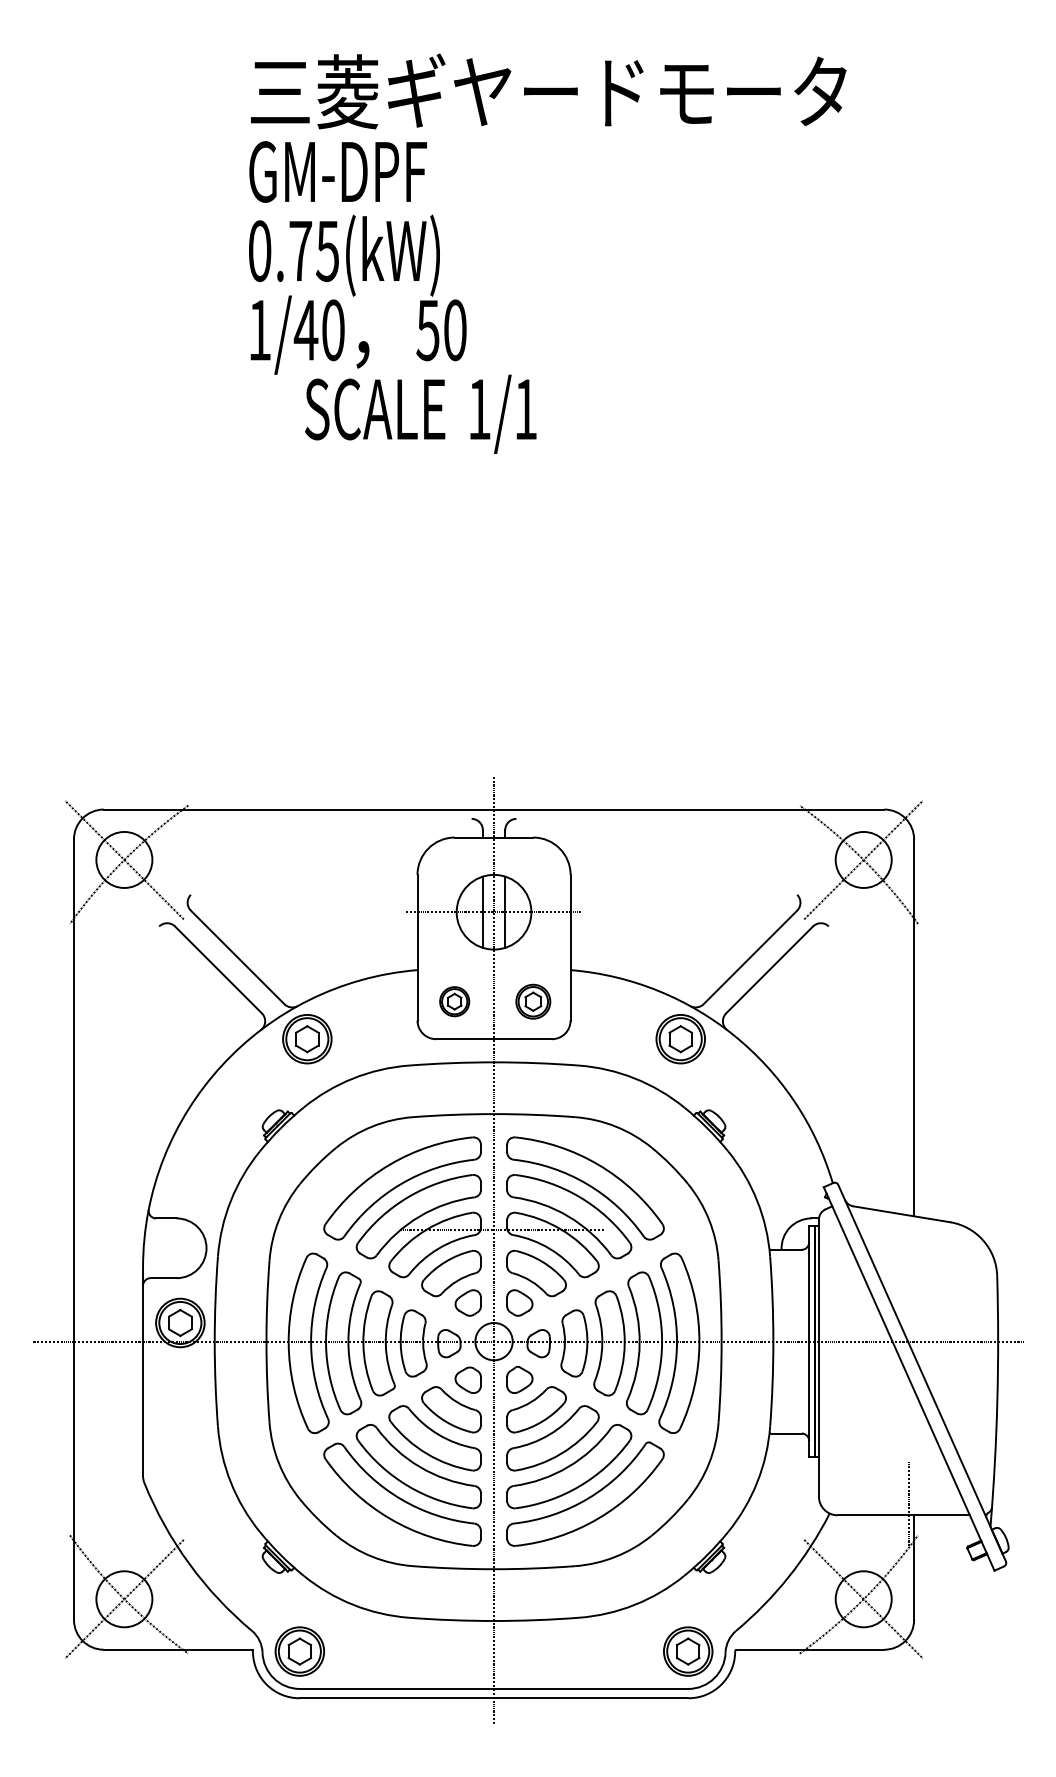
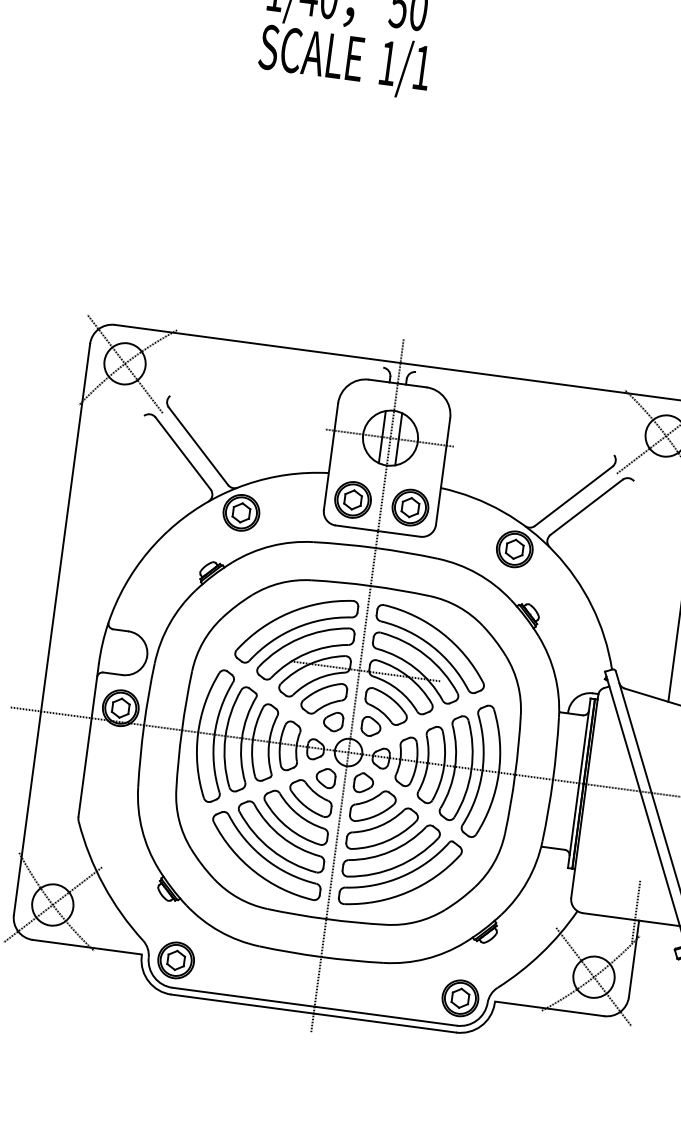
text: (420, 413) -> (344, 60), moved
part: (454, 1001) -> (352, 499), size x1.67
part: (533, 1001) -> (410, 507), size x1.43

